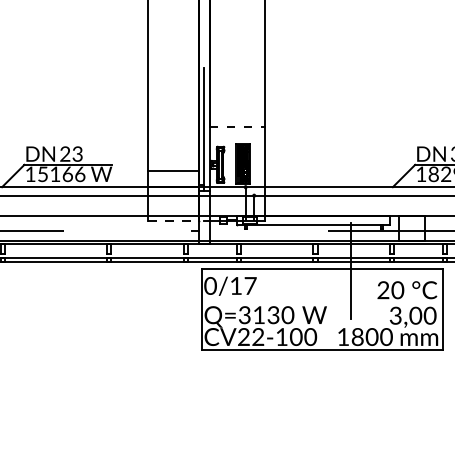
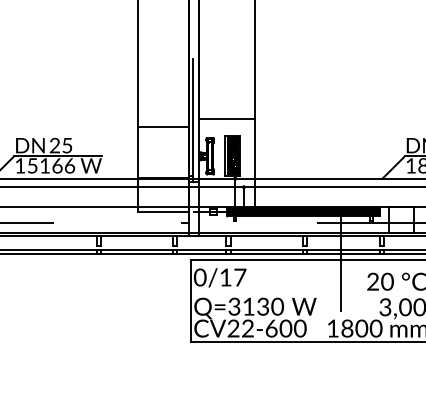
line: (237, 126) -> (227, 118), dashed -> solid
text: (77, 153) -> (67, 145), 23 -> 25
line: (173, 171) -> (163, 127), moved
line: (173, 220) -> (163, 212), dashed -> solid
fill: (313, 220) -> (303, 212), added
text: (281, 336) -> (271, 328), CV22-100 -> CV22-600

